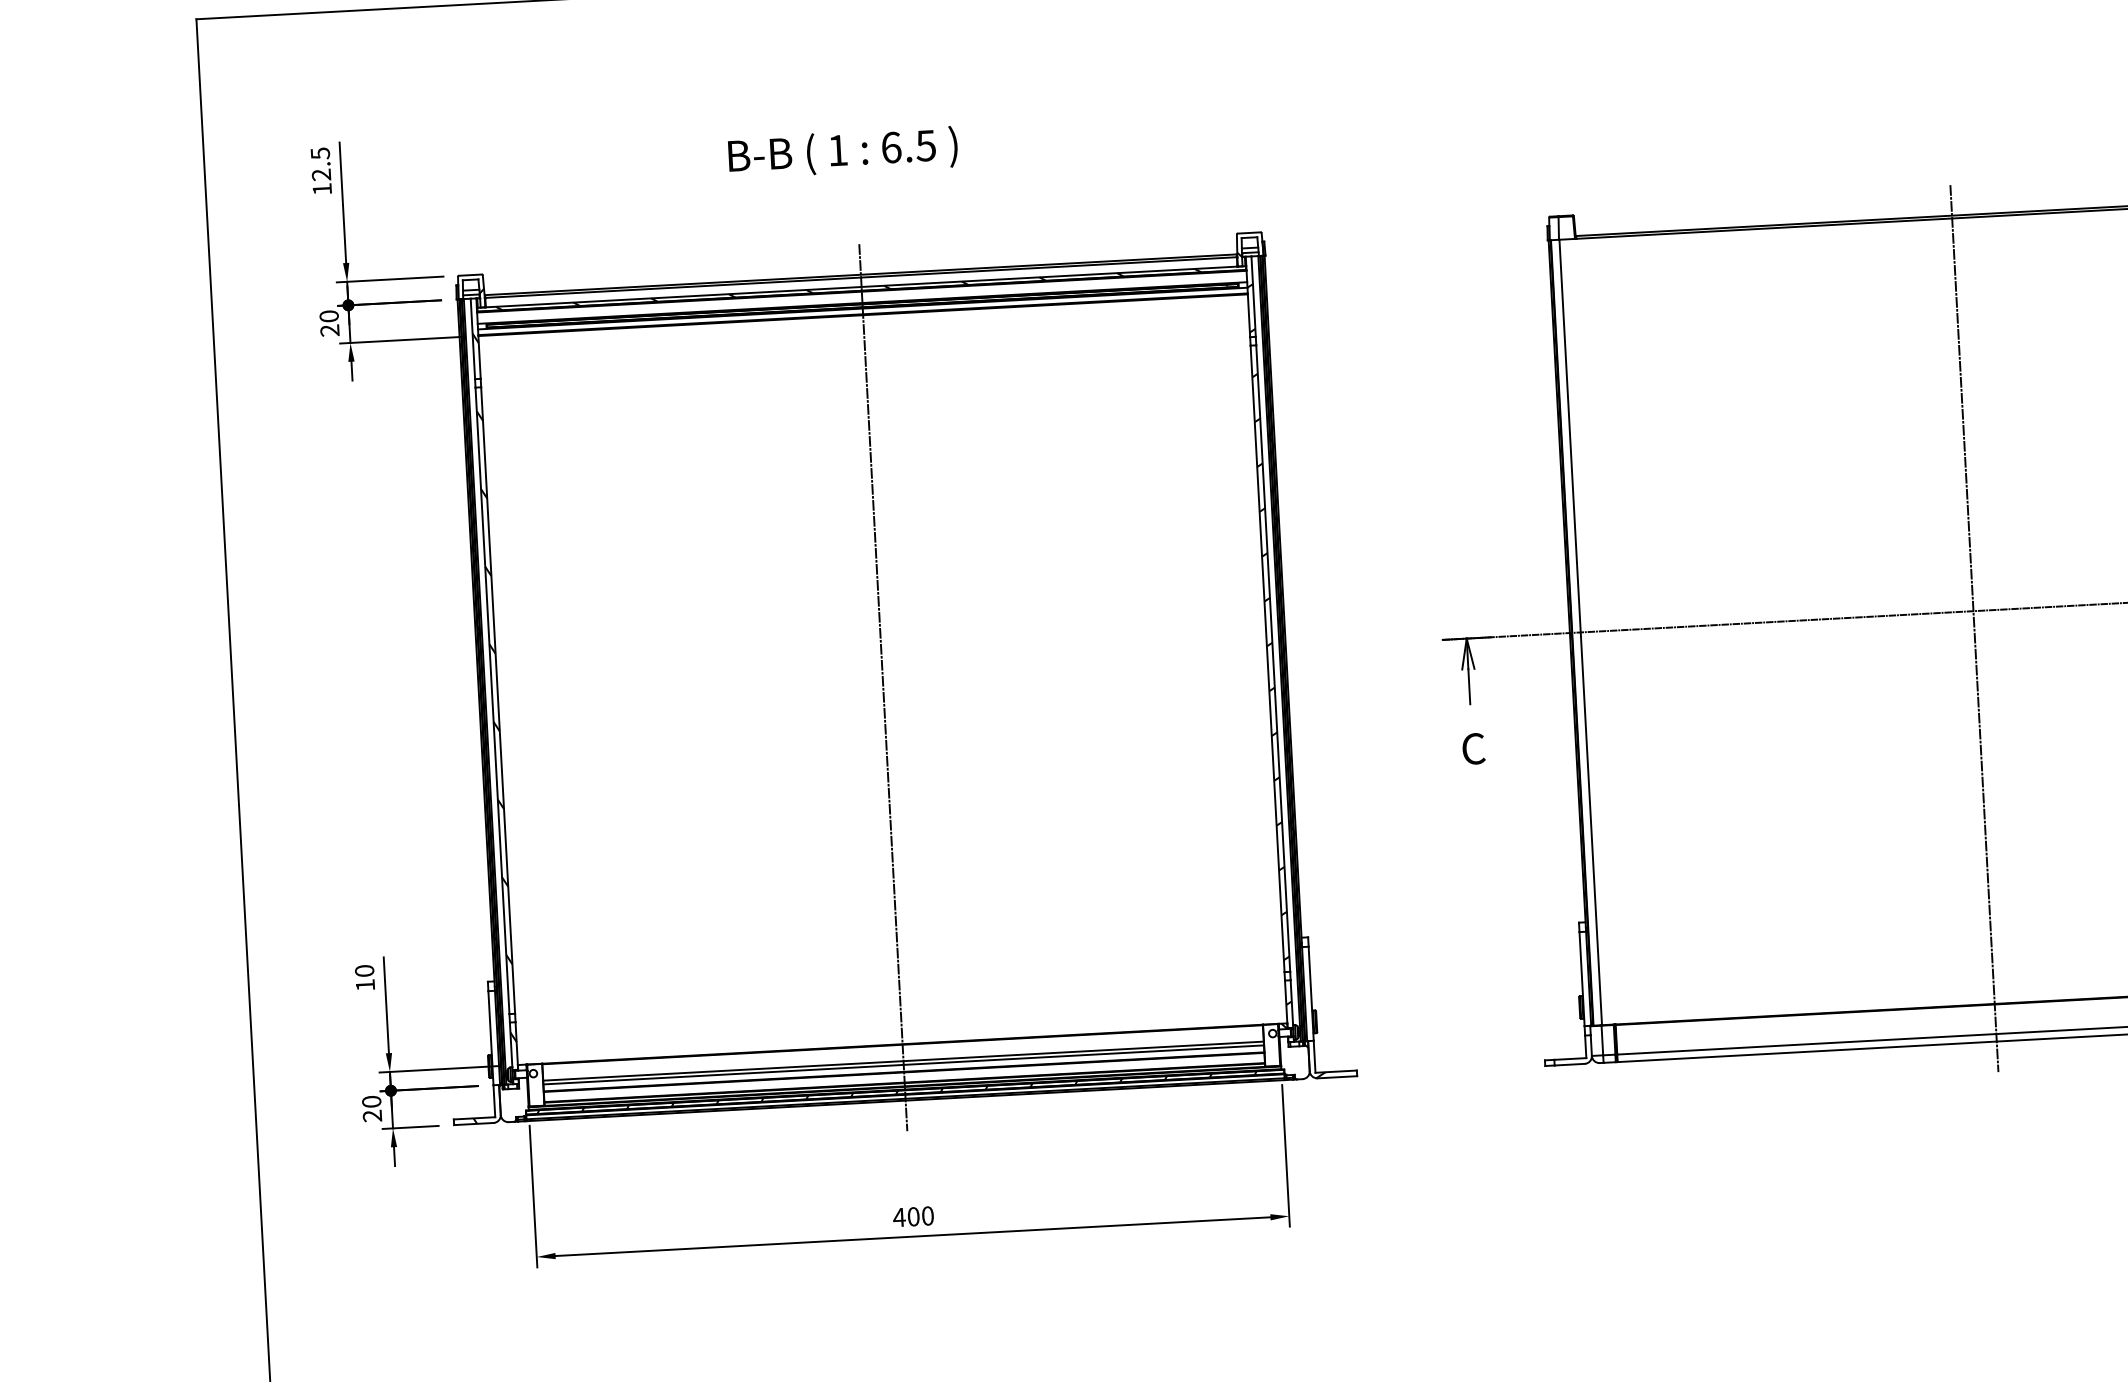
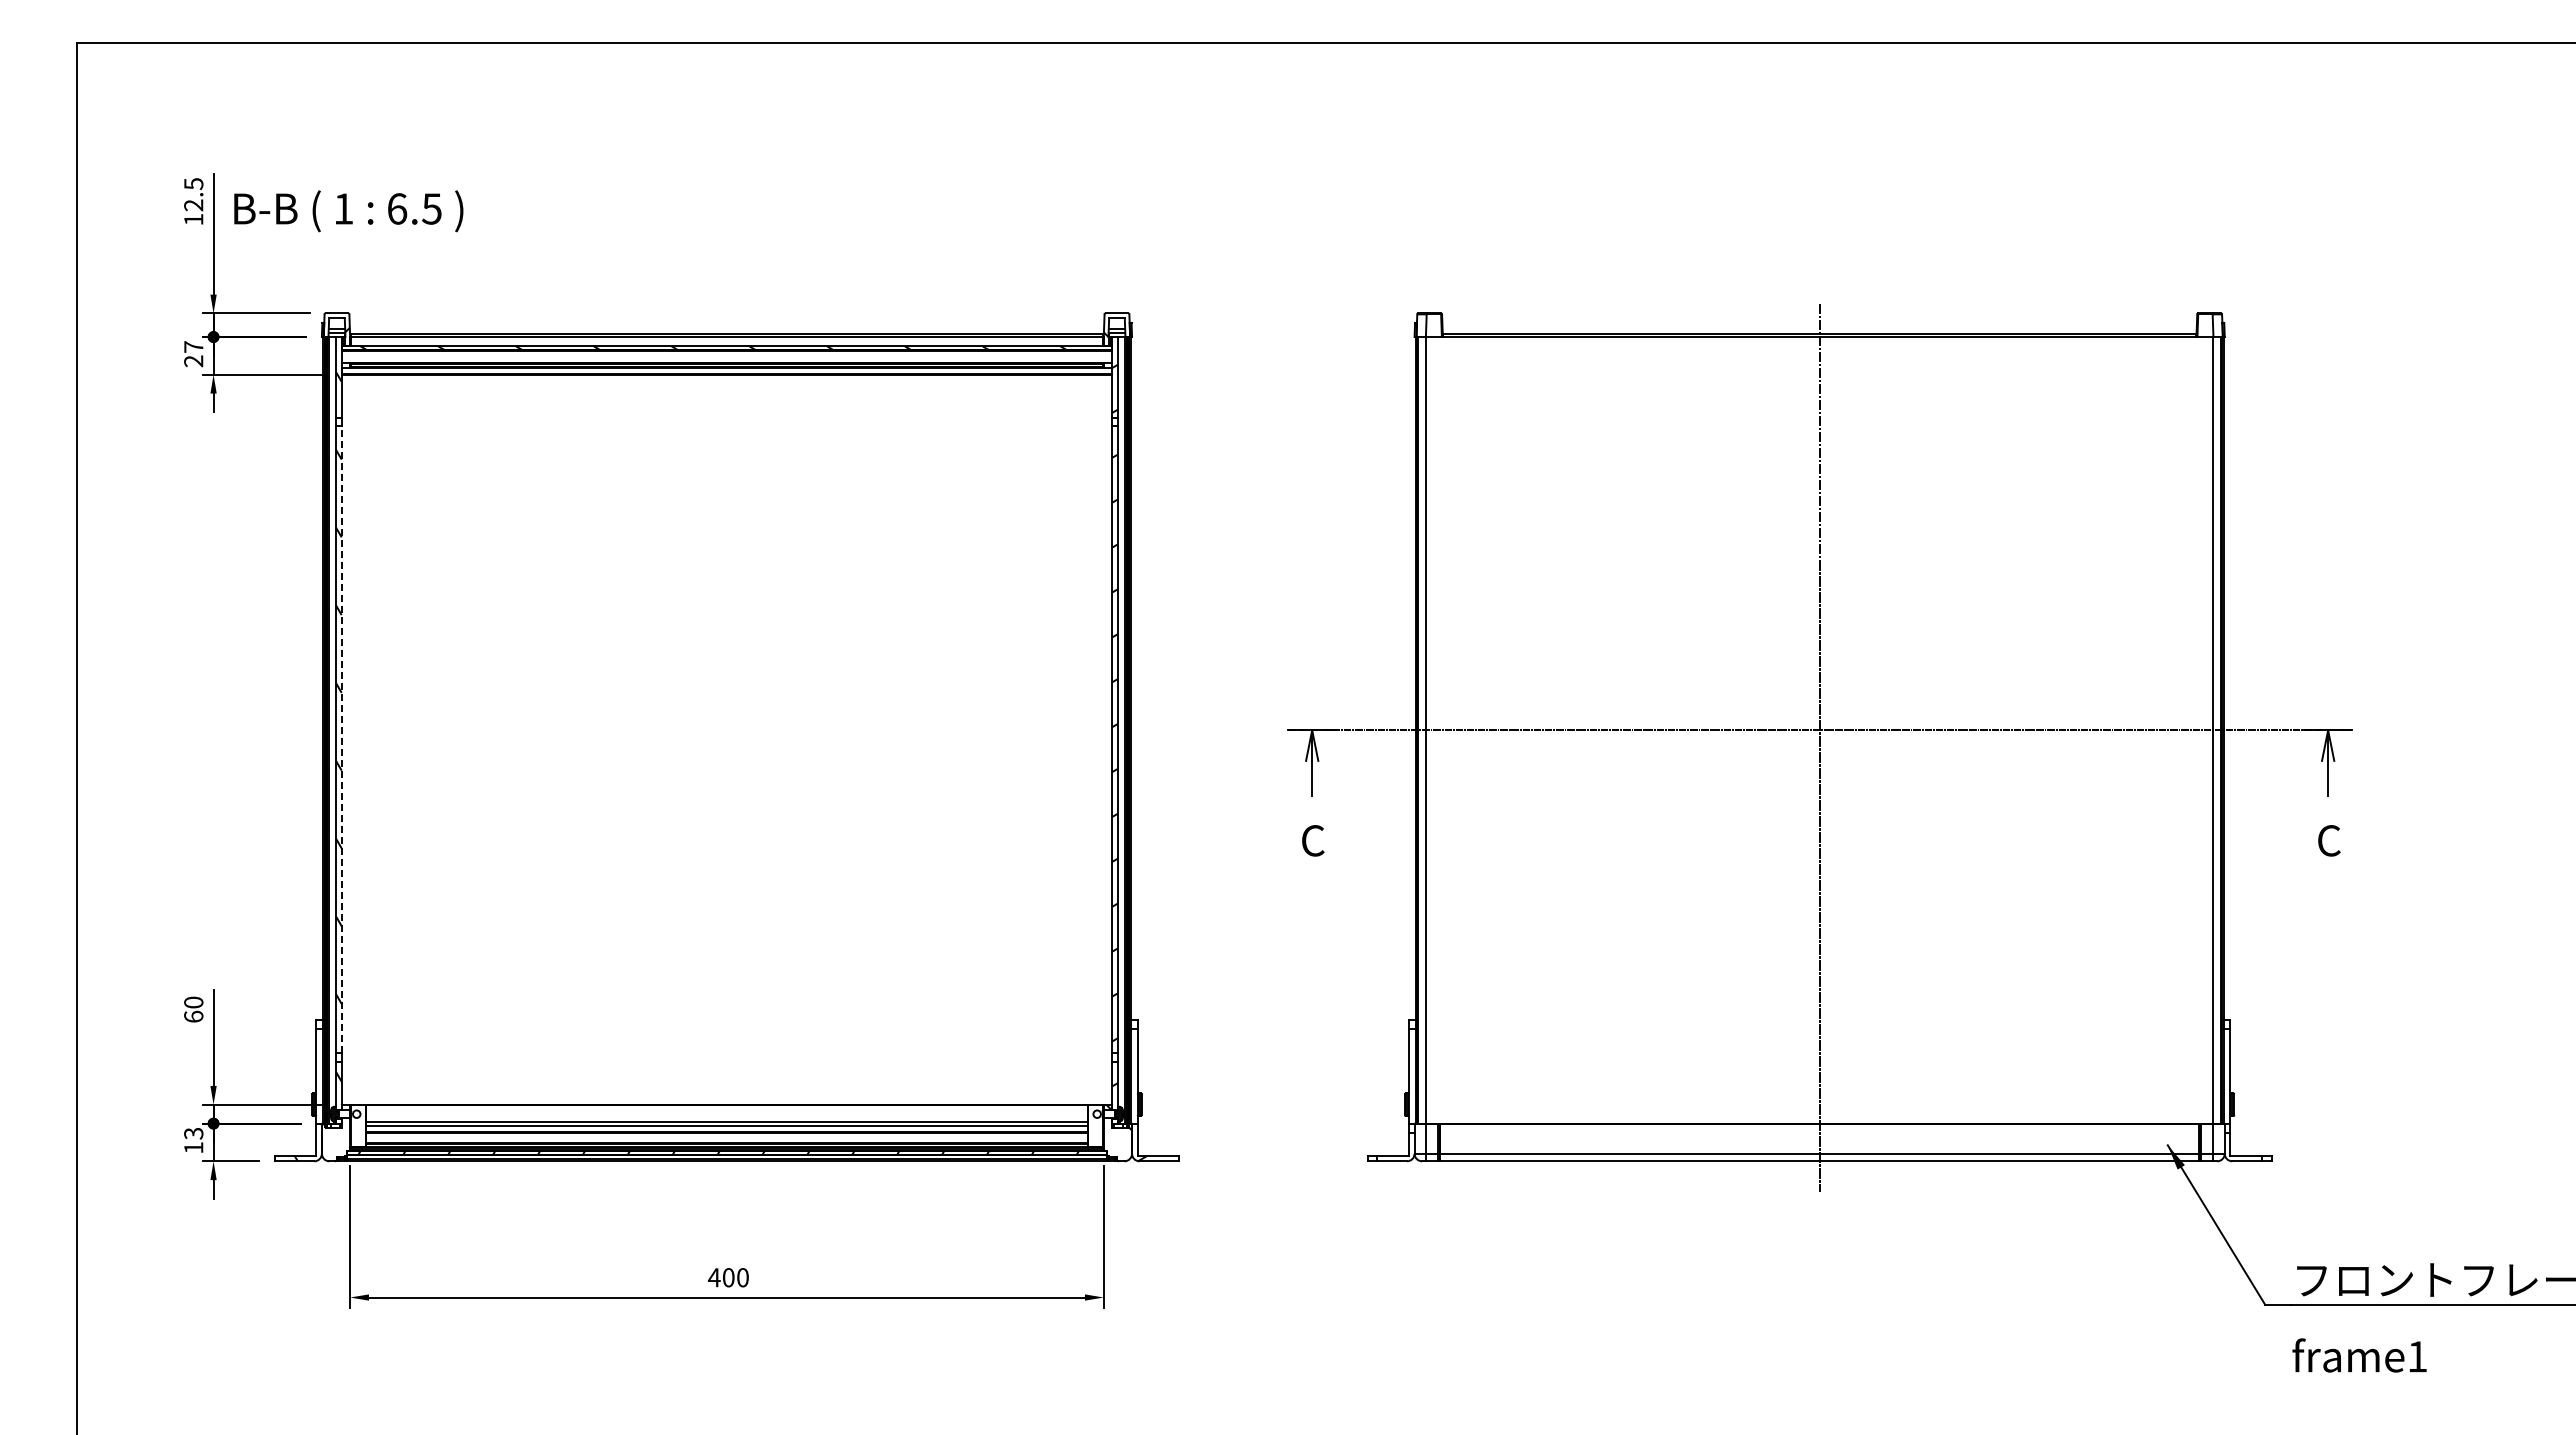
text: (842, 152) -> (348, 211), moved
text: (328, 315) -> (193, 346), 20 -> 27
line: (882, 687) -> (726, 747), removed
line: (497, 700) -> (341, 739), solid -> dashed
text: (365, 984) -> (193, 1016), 10 -> 60
text: (371, 1108) -> (193, 1140), 20 -> 13

